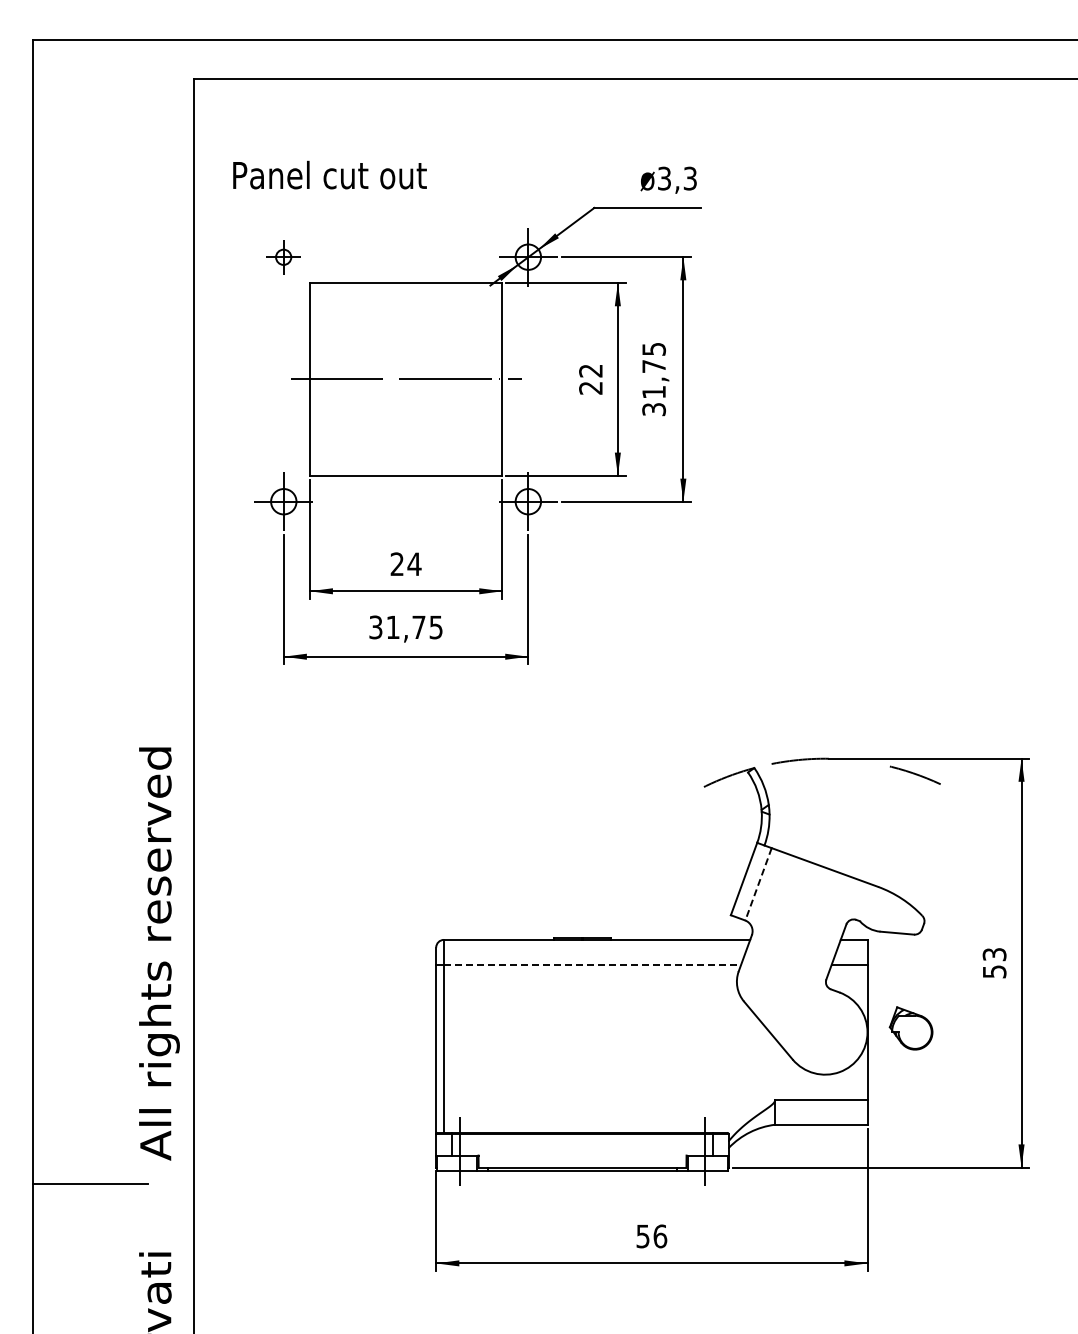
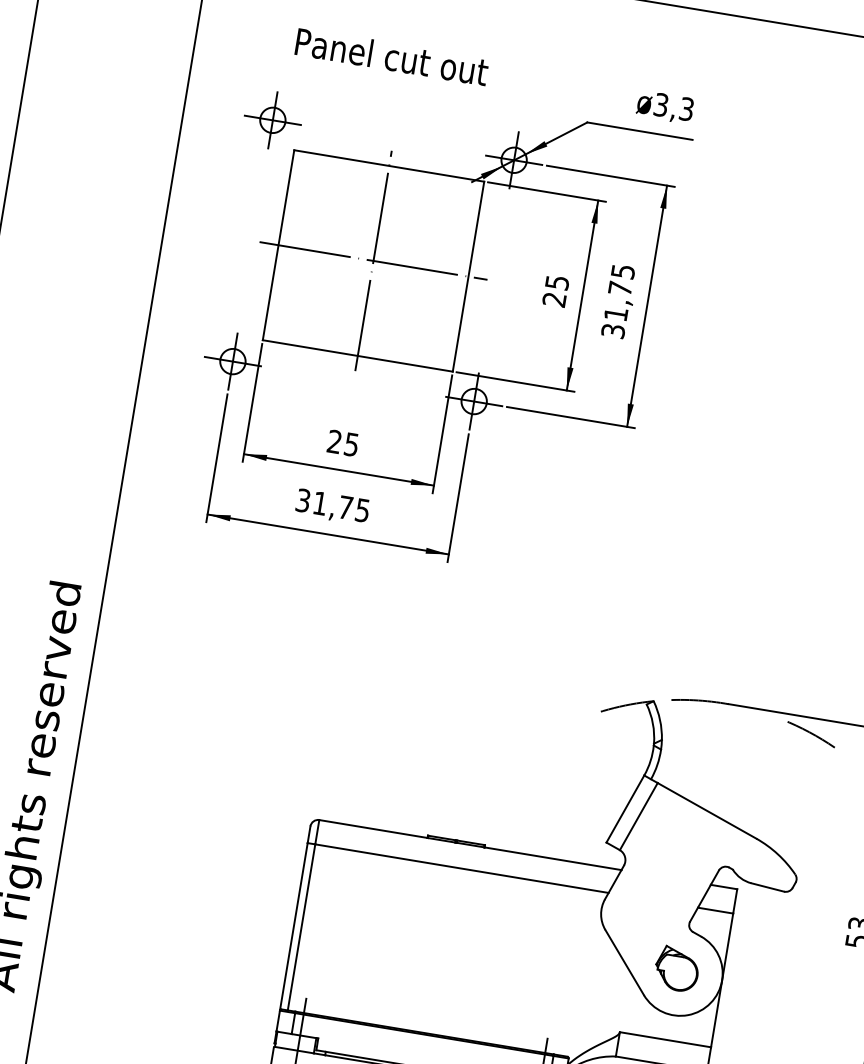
text: (329, 174) -> (391, 56), moved
part: (283, 257) -> (272, 120), size x1.67
text: (590, 370) -> (556, 282), 22 -> 25
line: (406, 379) -> (373, 261), added
text: (414, 564) -> (351, 444), 24 -> 25
line: (758, 884) -> (638, 816), dashed -> solid
line: (592, 964) -> (461, 868), dashed -> solid
part: (910, 1028) -> (676, 968), moved

